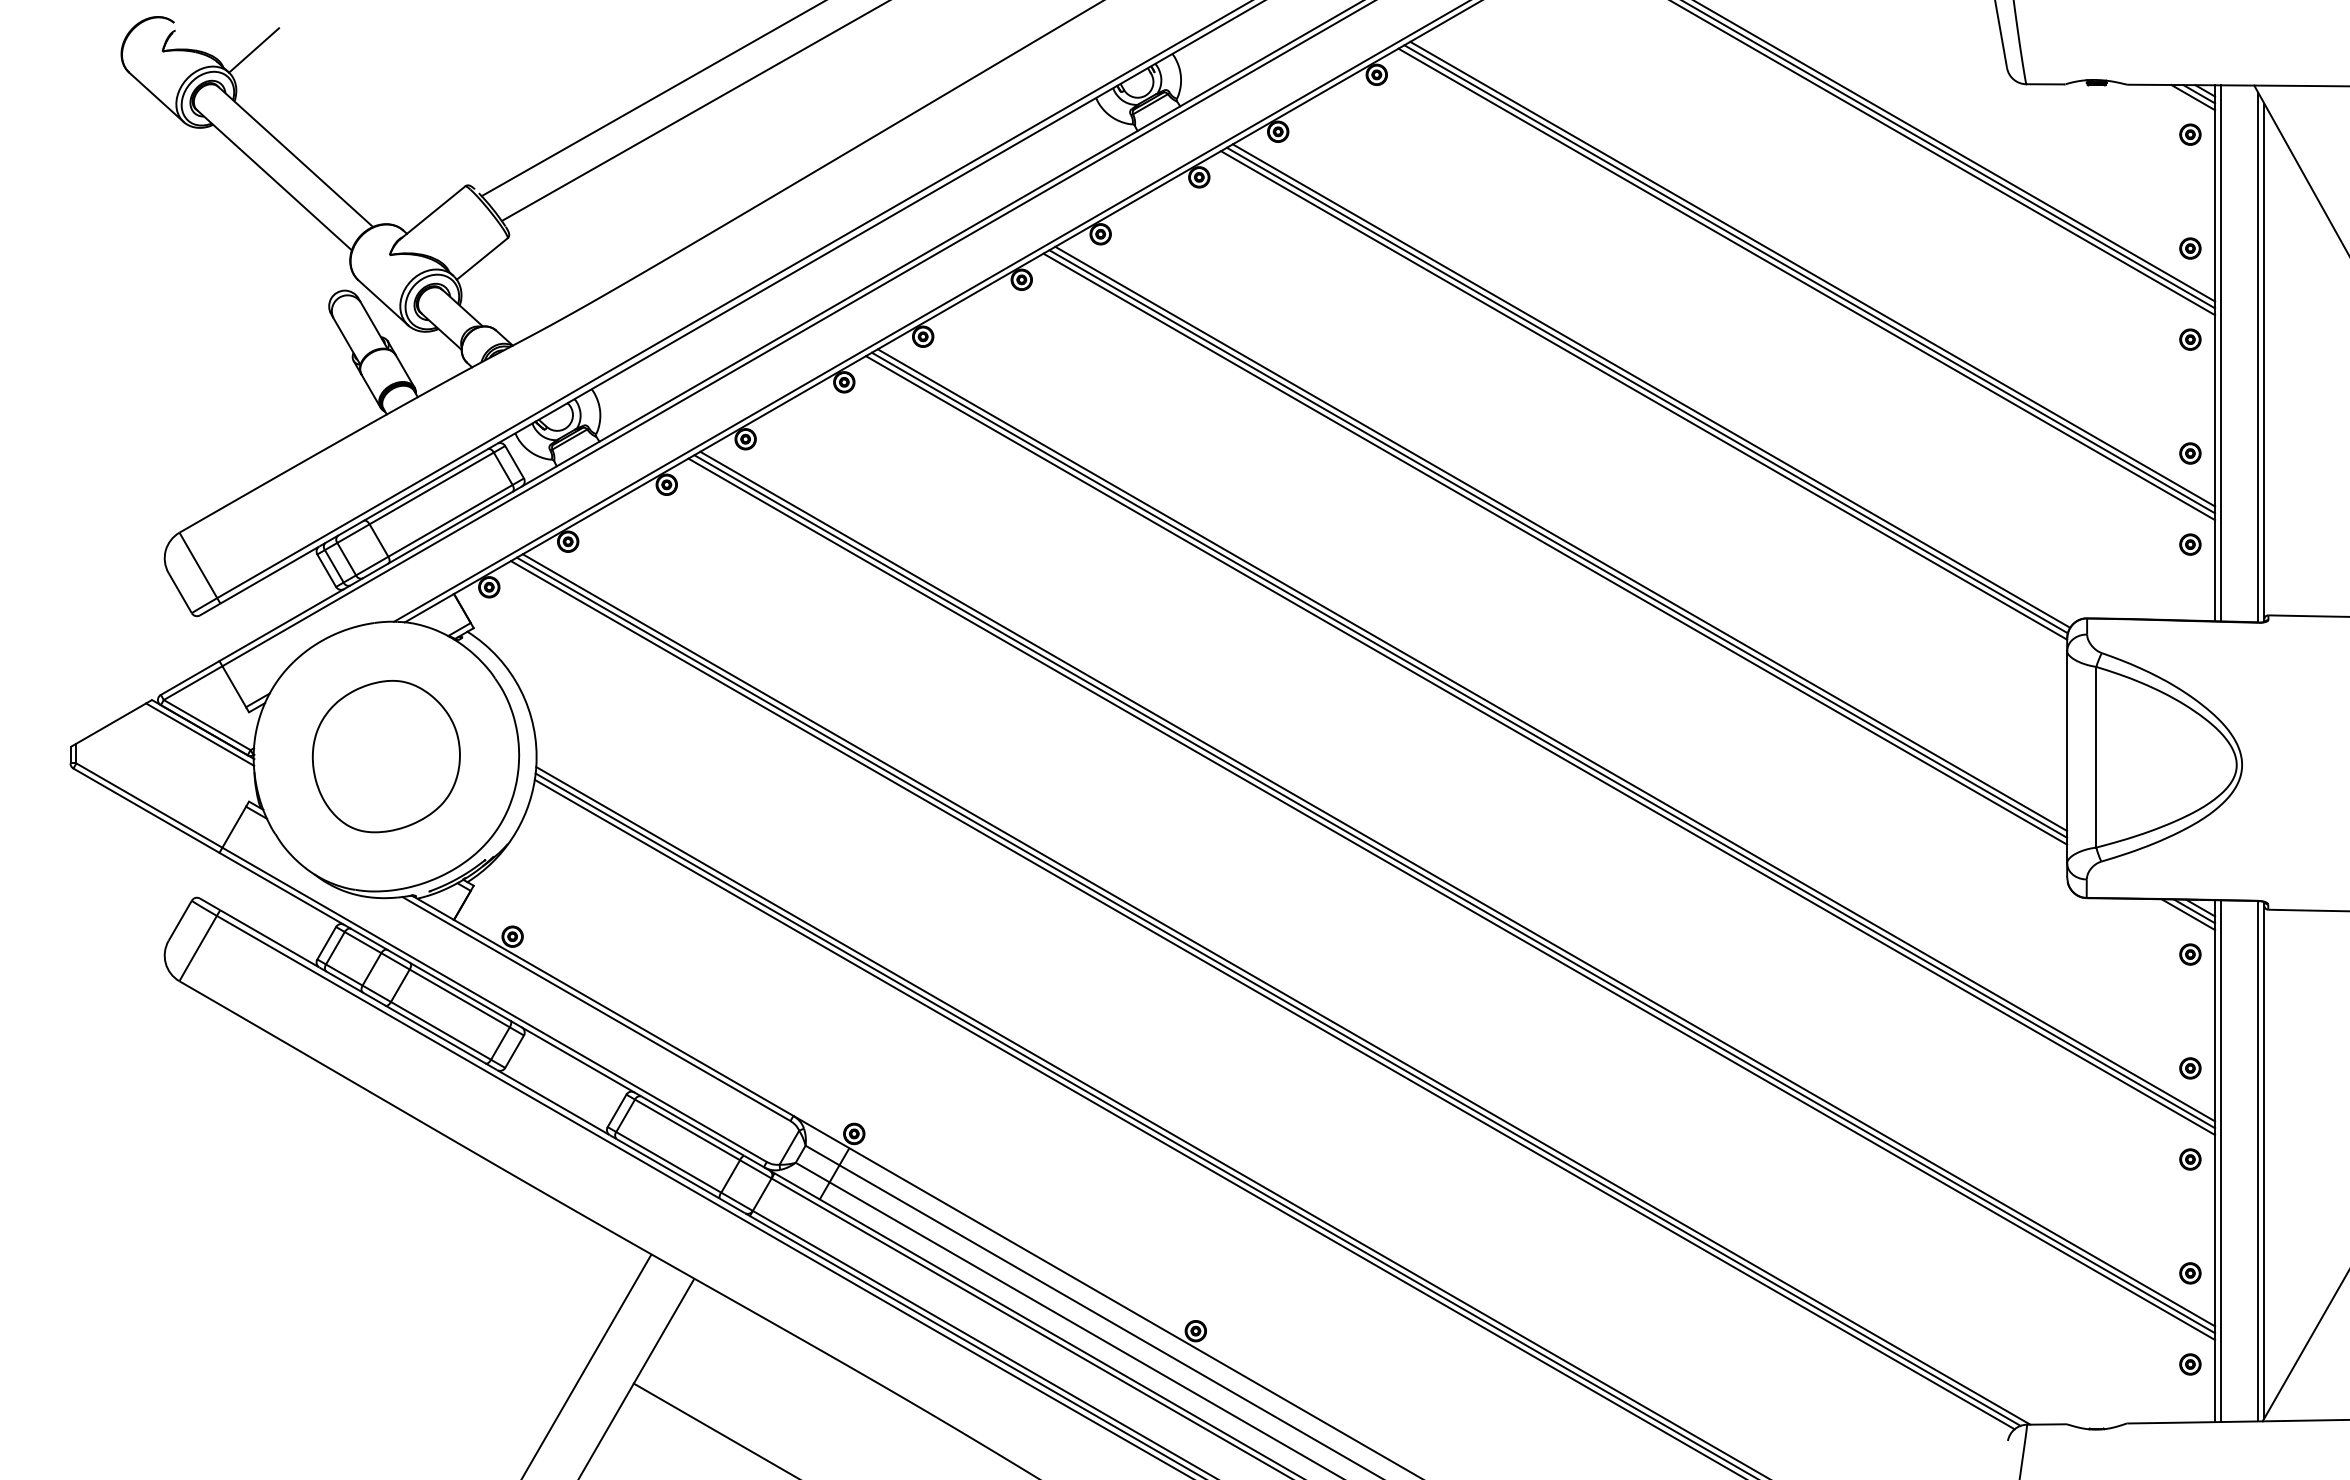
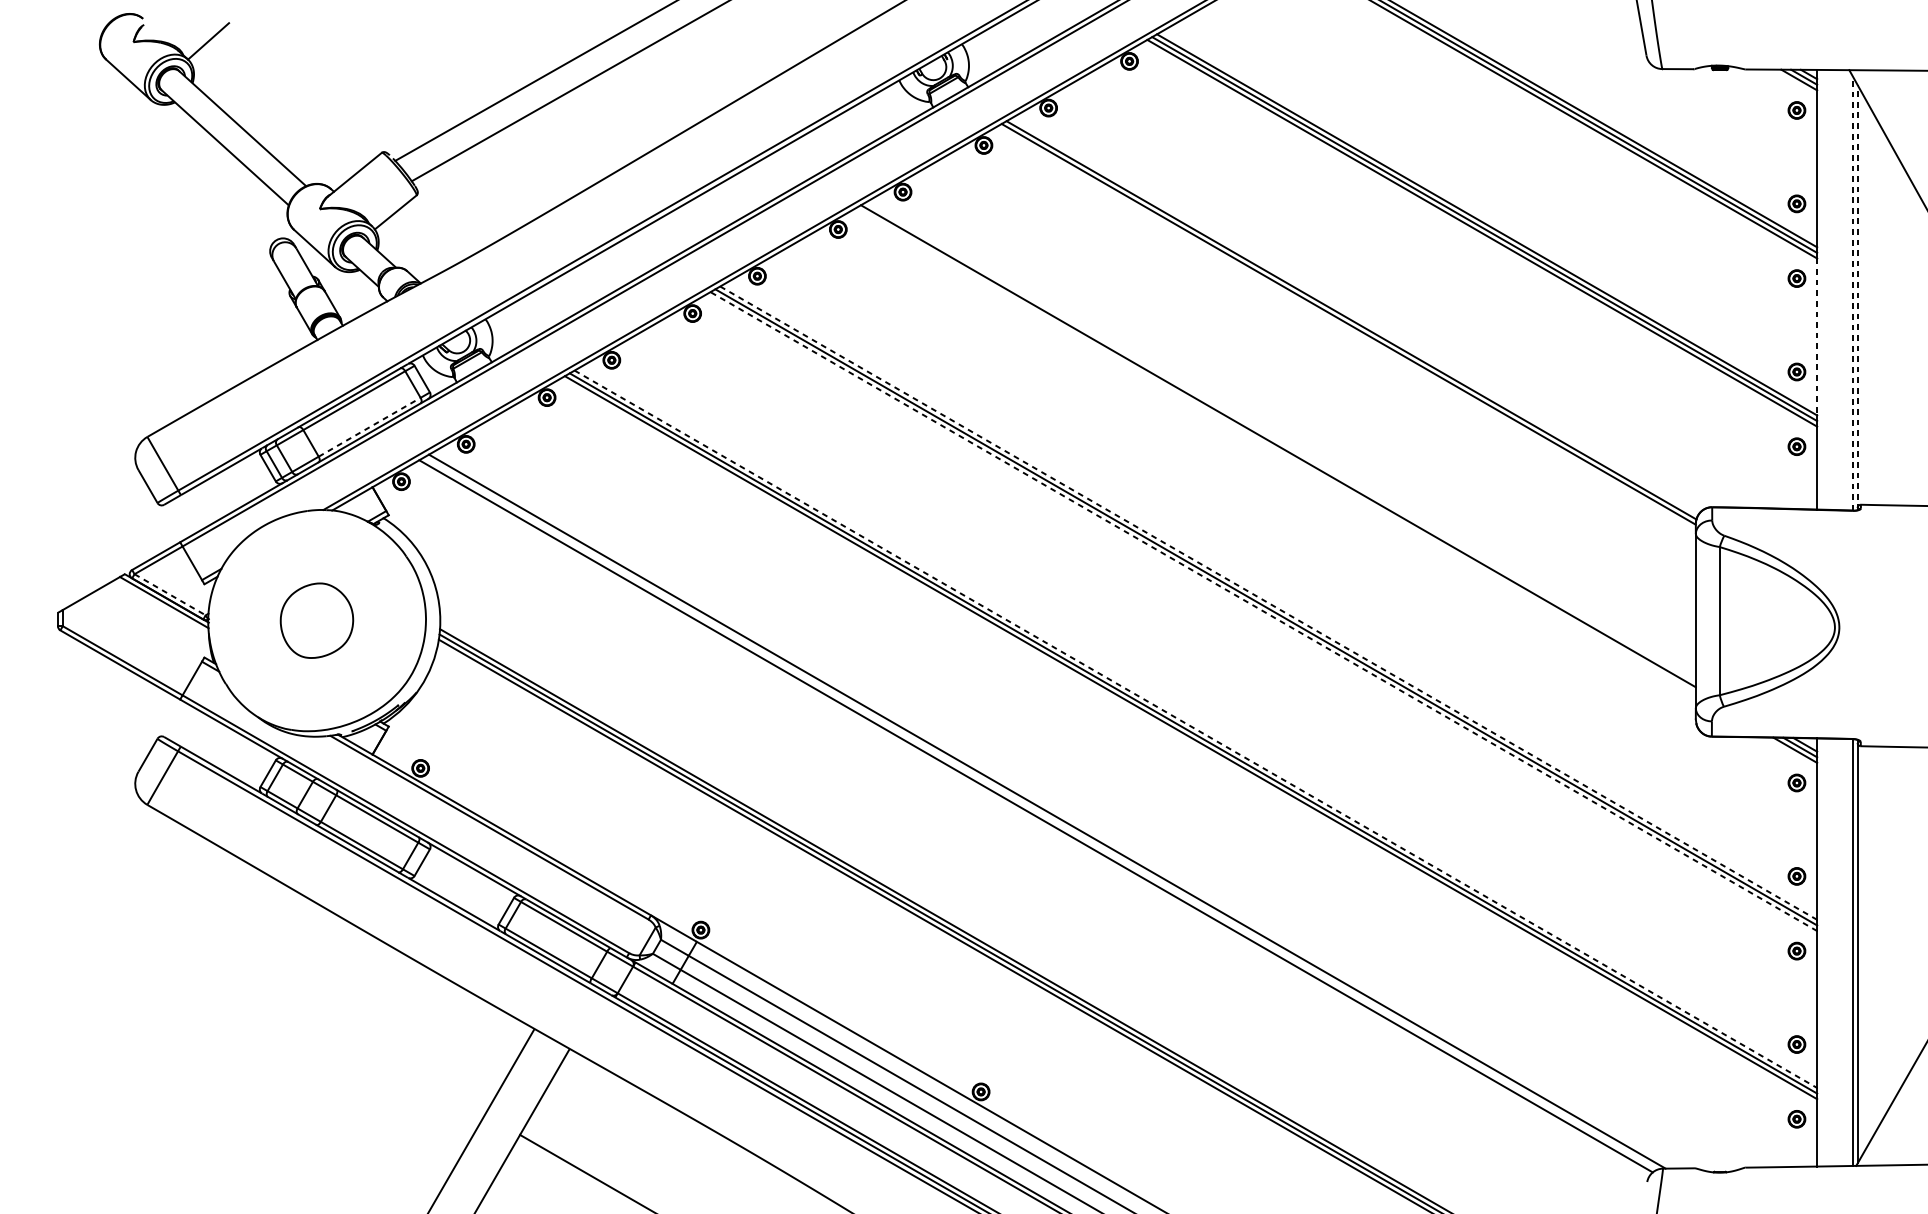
line: (2221, 353) -> (1822, 289), removed
line: (2258, 357) -> (1852, 293), solid -> dashed
line: (2264, 362) -> (1857, 297), solid -> dashed
line: (1651, 385) -> (1354, 316), removed
line: (2215, 410) -> (1817, 336), solid -> dashed
line: (450, 520) -> (369, 426), solid -> dashed
line: (1561, 538) -> (1281, 441), removed
line: (1555, 548) -> (1276, 449), removed
line: (207, 725) -> (170, 595), solid -> dashed
line: (1546, 735) -> (1268, 603), solid -> dashed
line: (1540, 745) -> (1263, 611), solid -> dashed
part: (385, 756) -> (316, 620), size x0.6
line: (1457, 889) -> (1195, 729), solid -> dashed
line: (1268, 991) -> (1040, 813), removed
line: (2221, 1161) -> (1822, 952), removed

